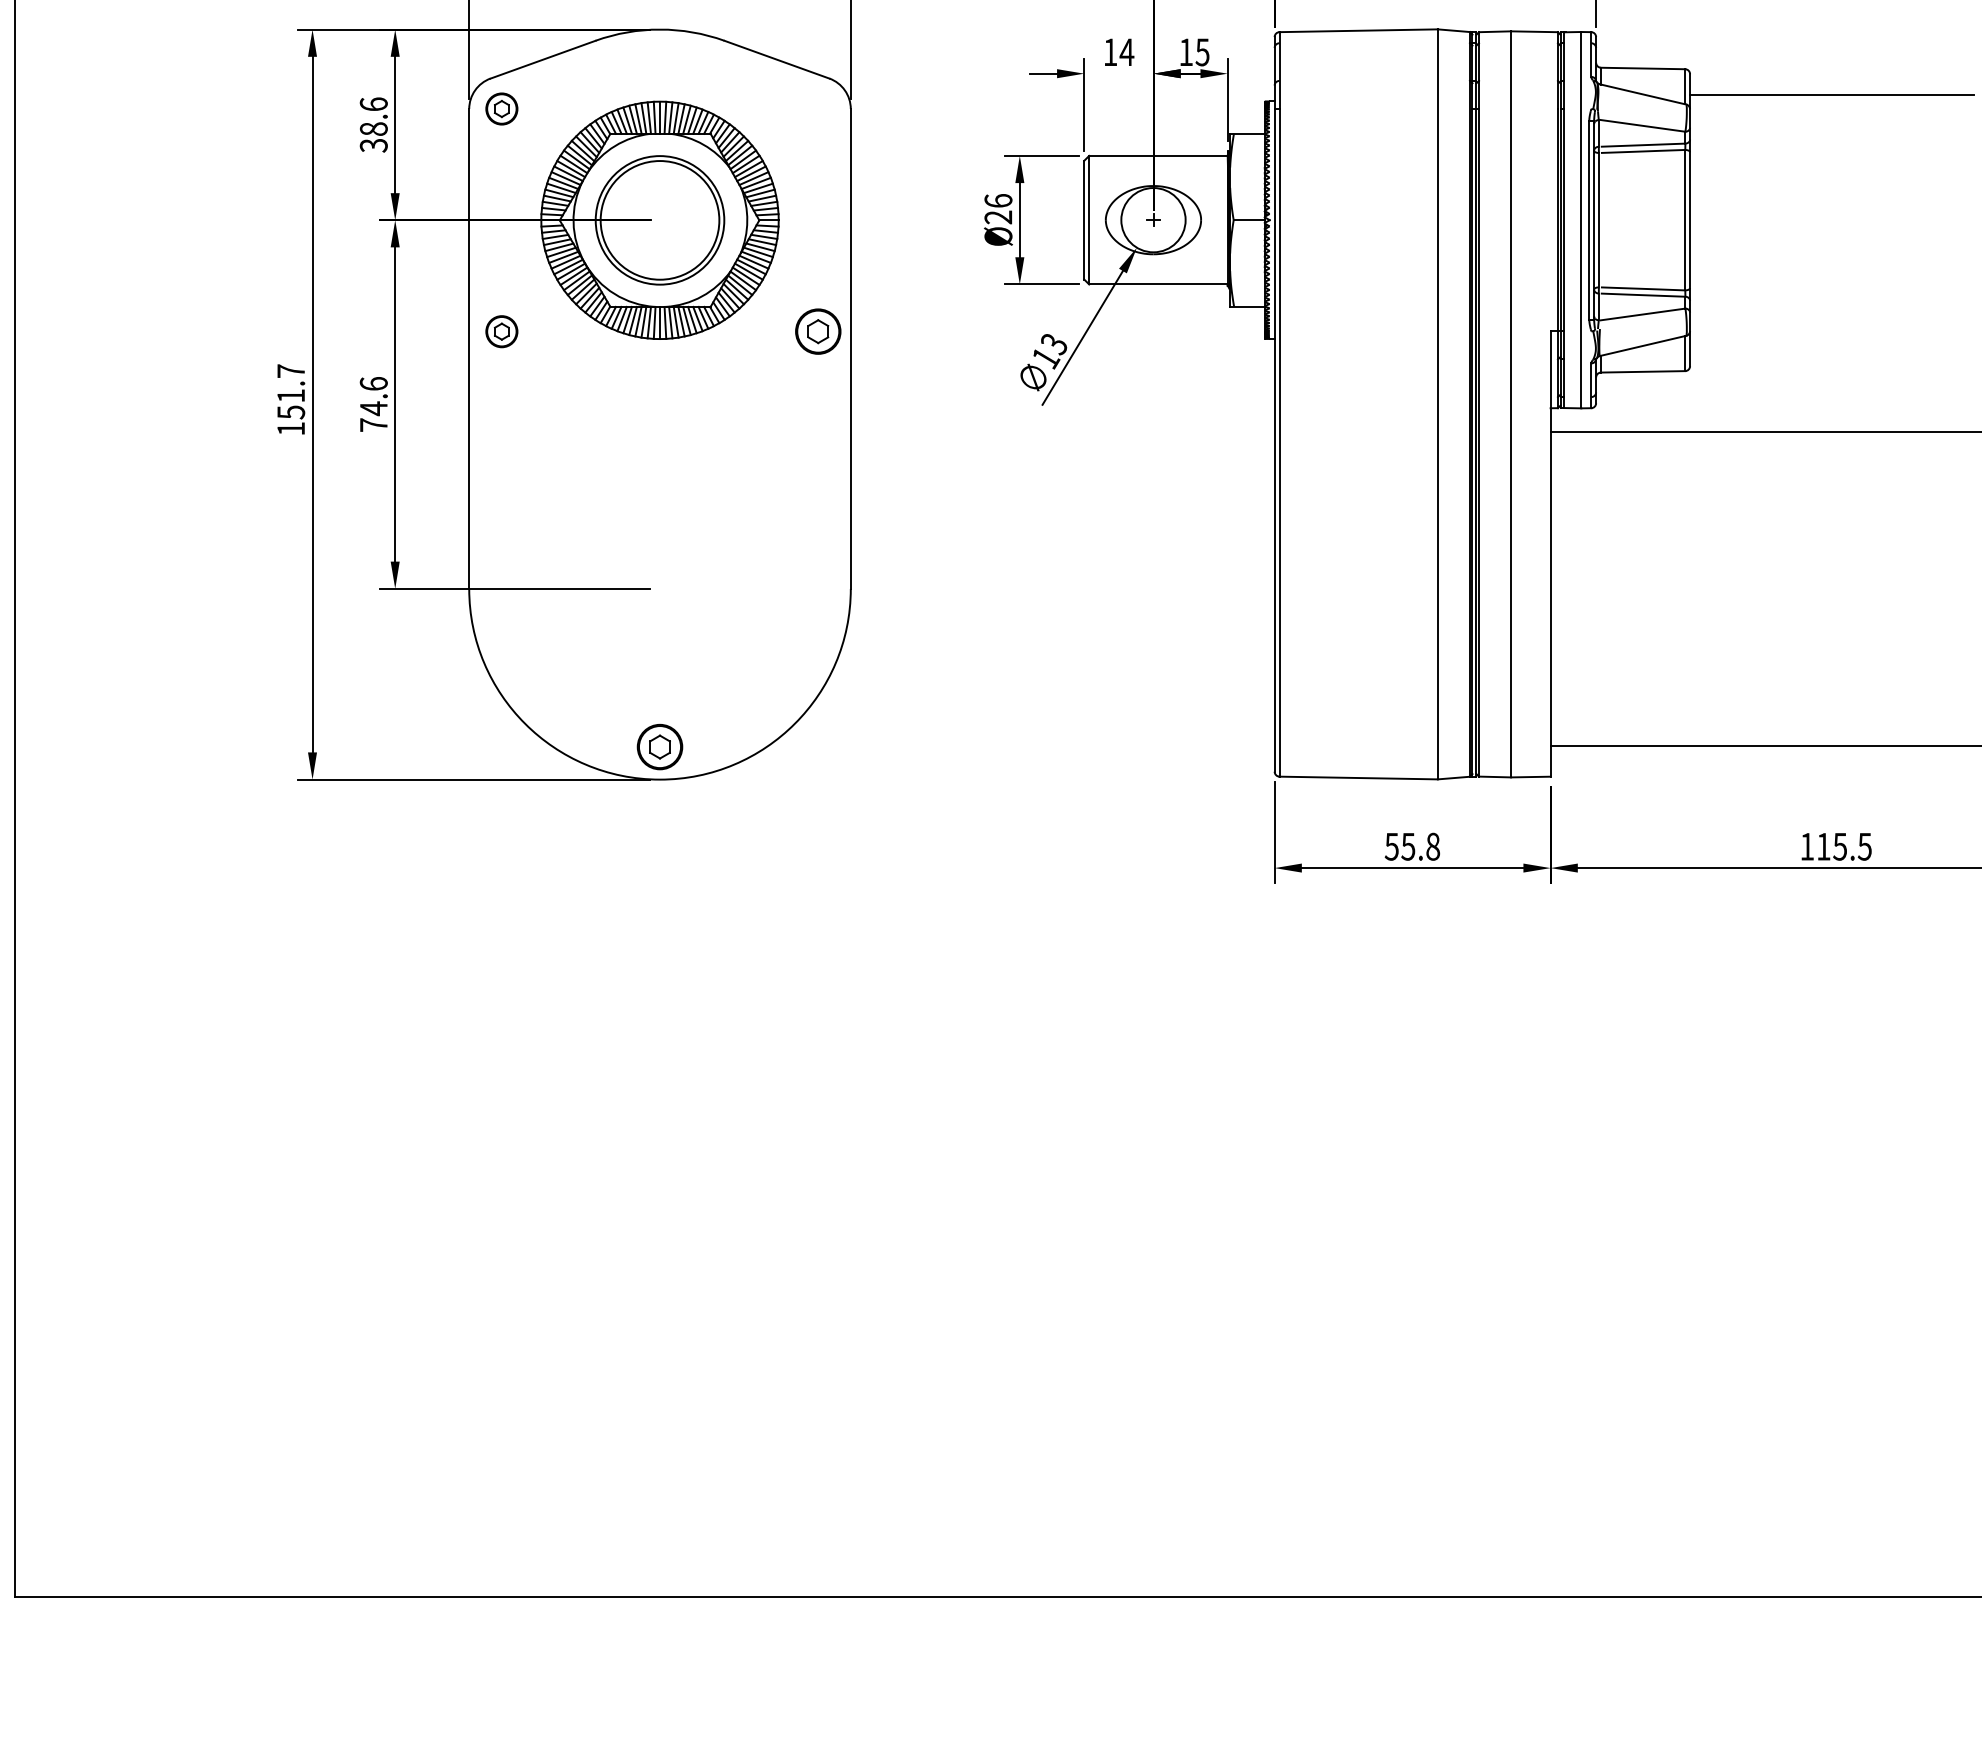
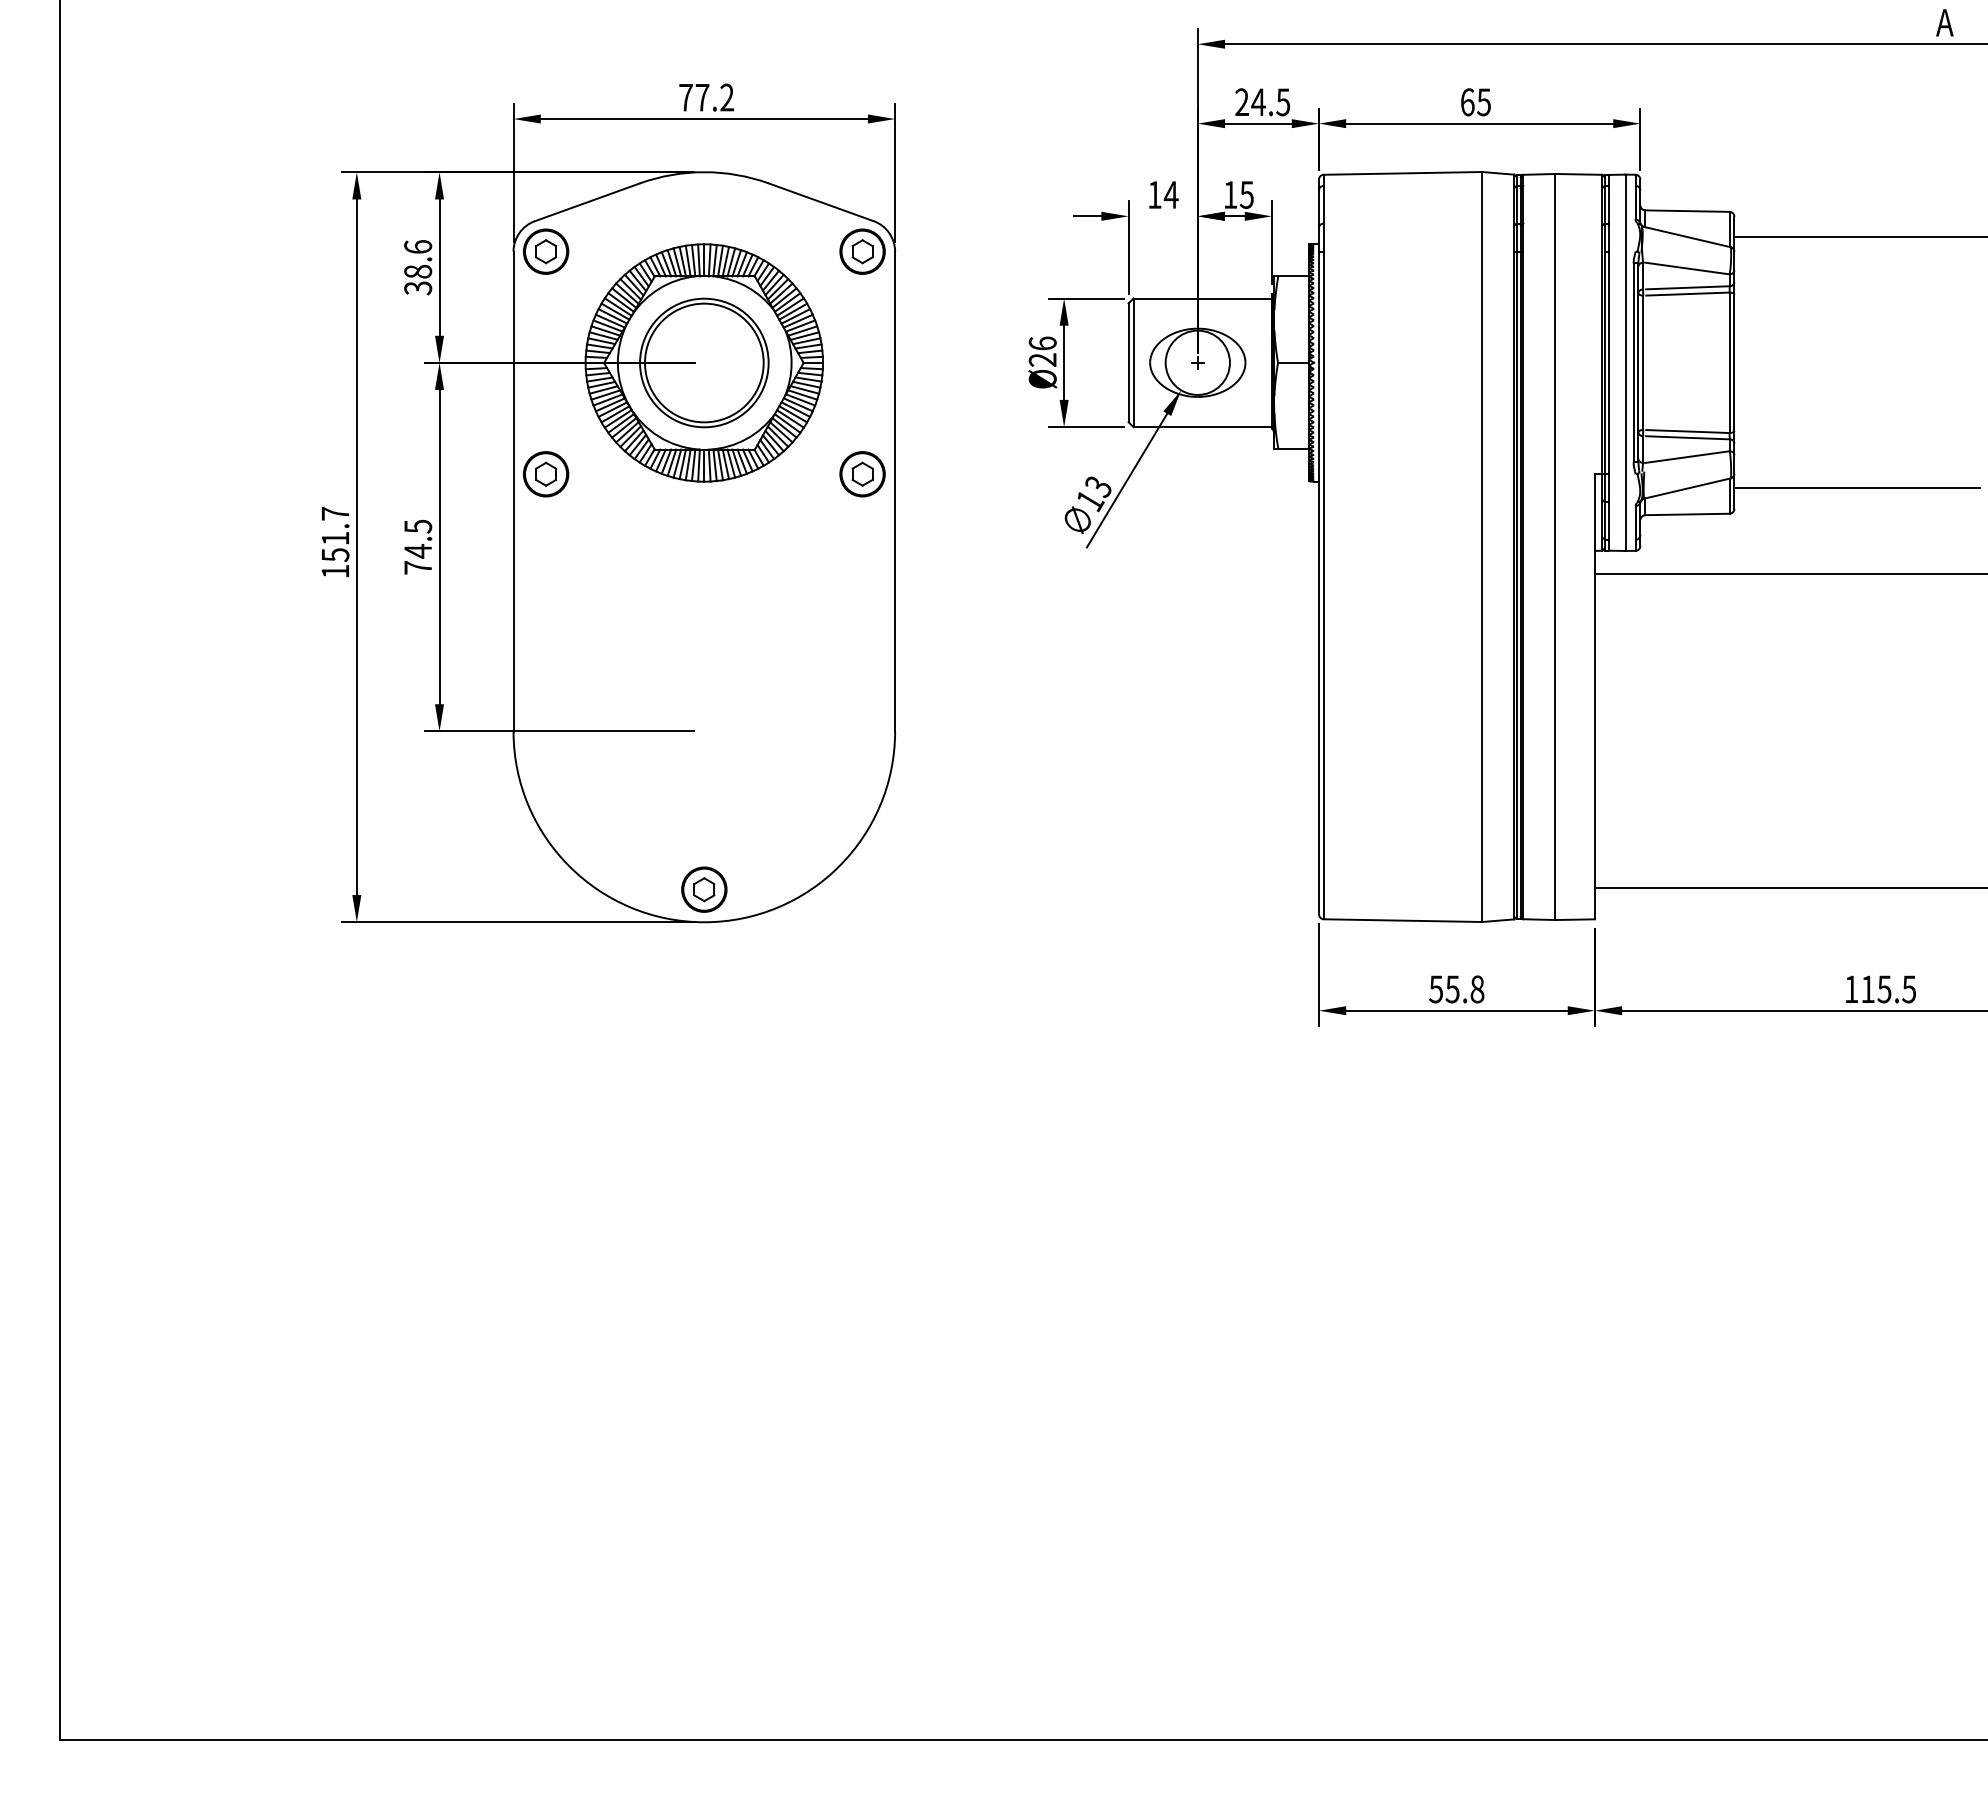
part: (502, 108) -> (546, 251), size x1.43
part: (818, 108) -> (862, 251), added
part: (502, 331) -> (546, 474), size x1.43
line: (1813, 345) -> (1857, 488), added
text: (374, 383) -> (418, 526), 74.6 -> 74.5

